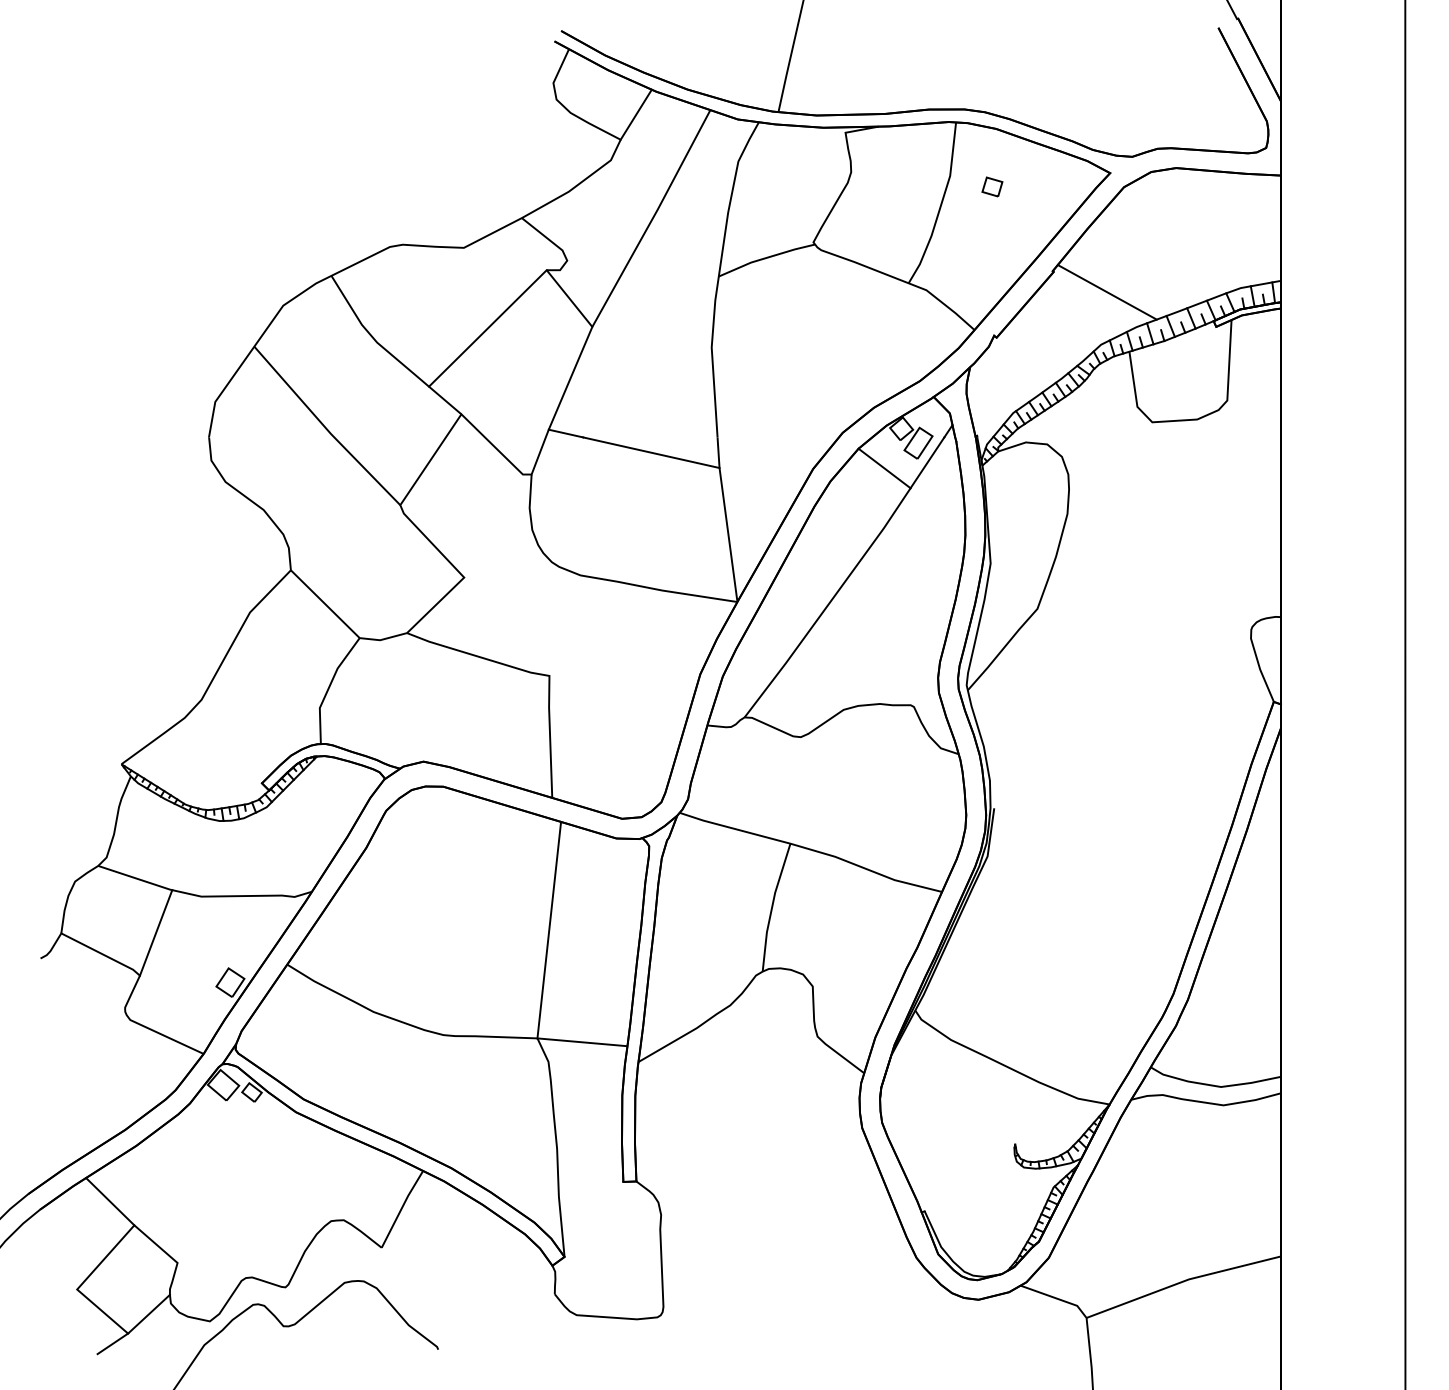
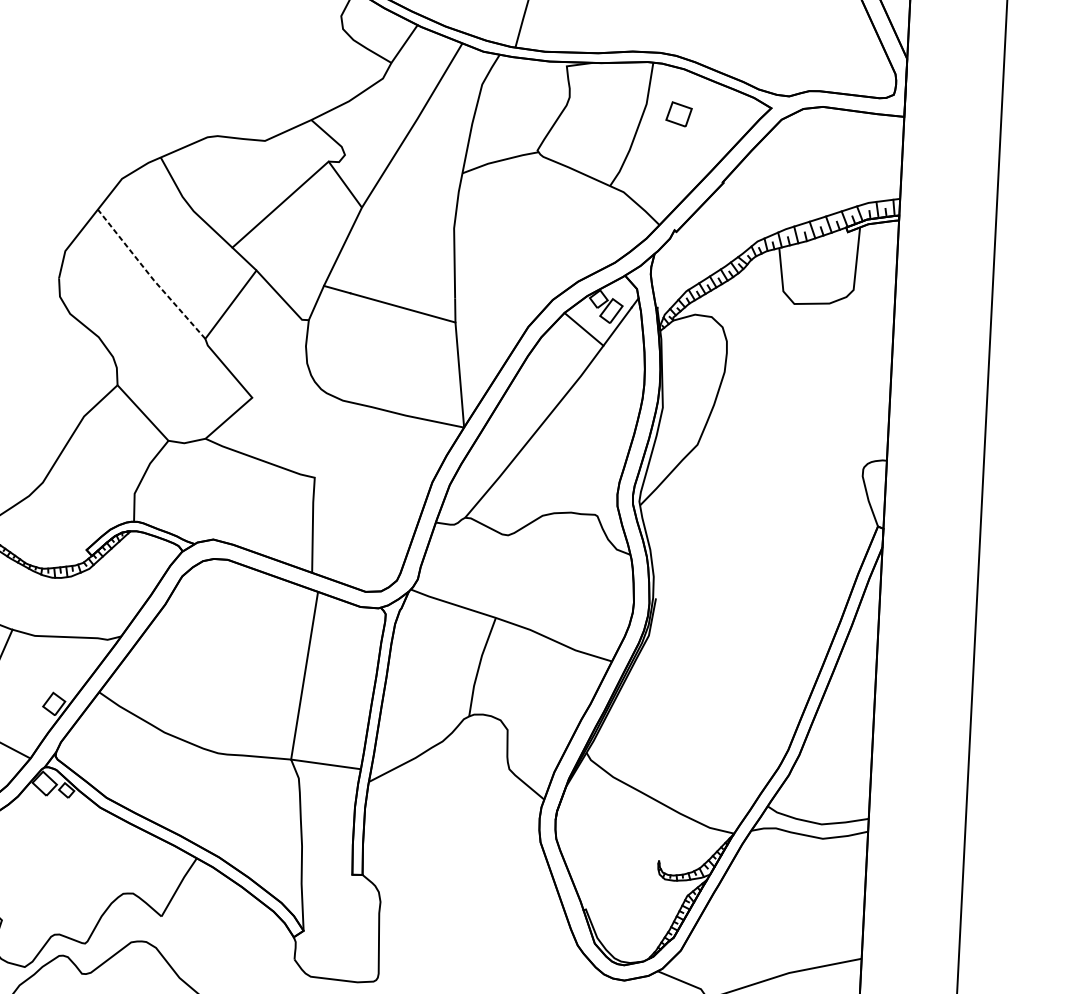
part: (992, 186) -> (679, 114), size x1.6
line: (1106, 292) -> (763, 201), removed
line: (325, 427) -> (150, 275), solid -> dashed

